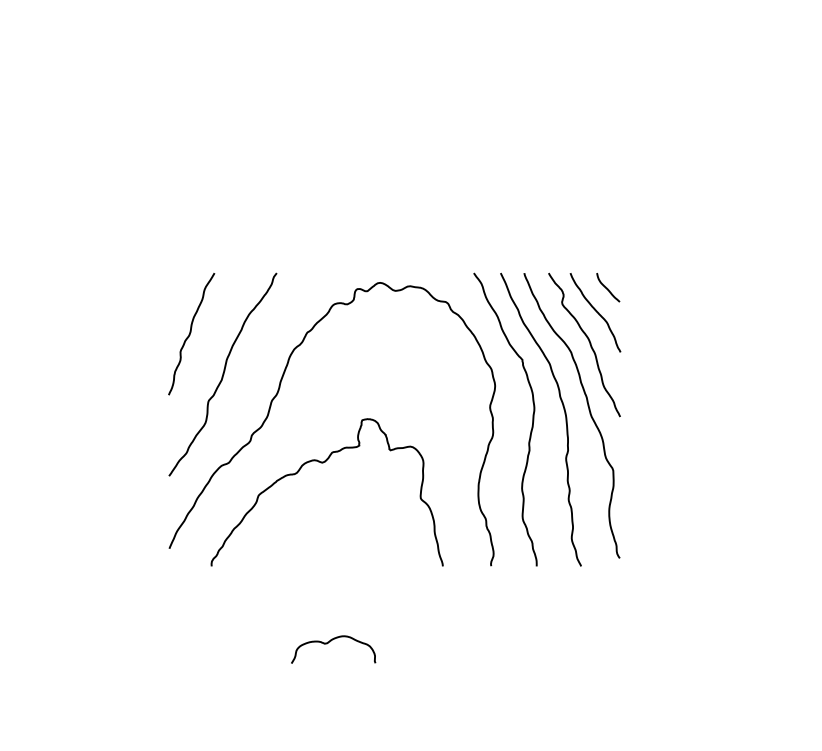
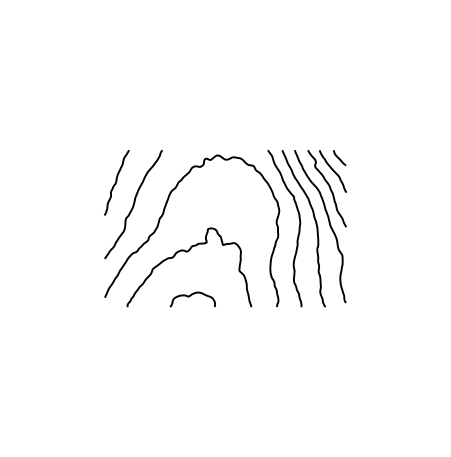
curve: (329, 643) -> (190, 296), moved

